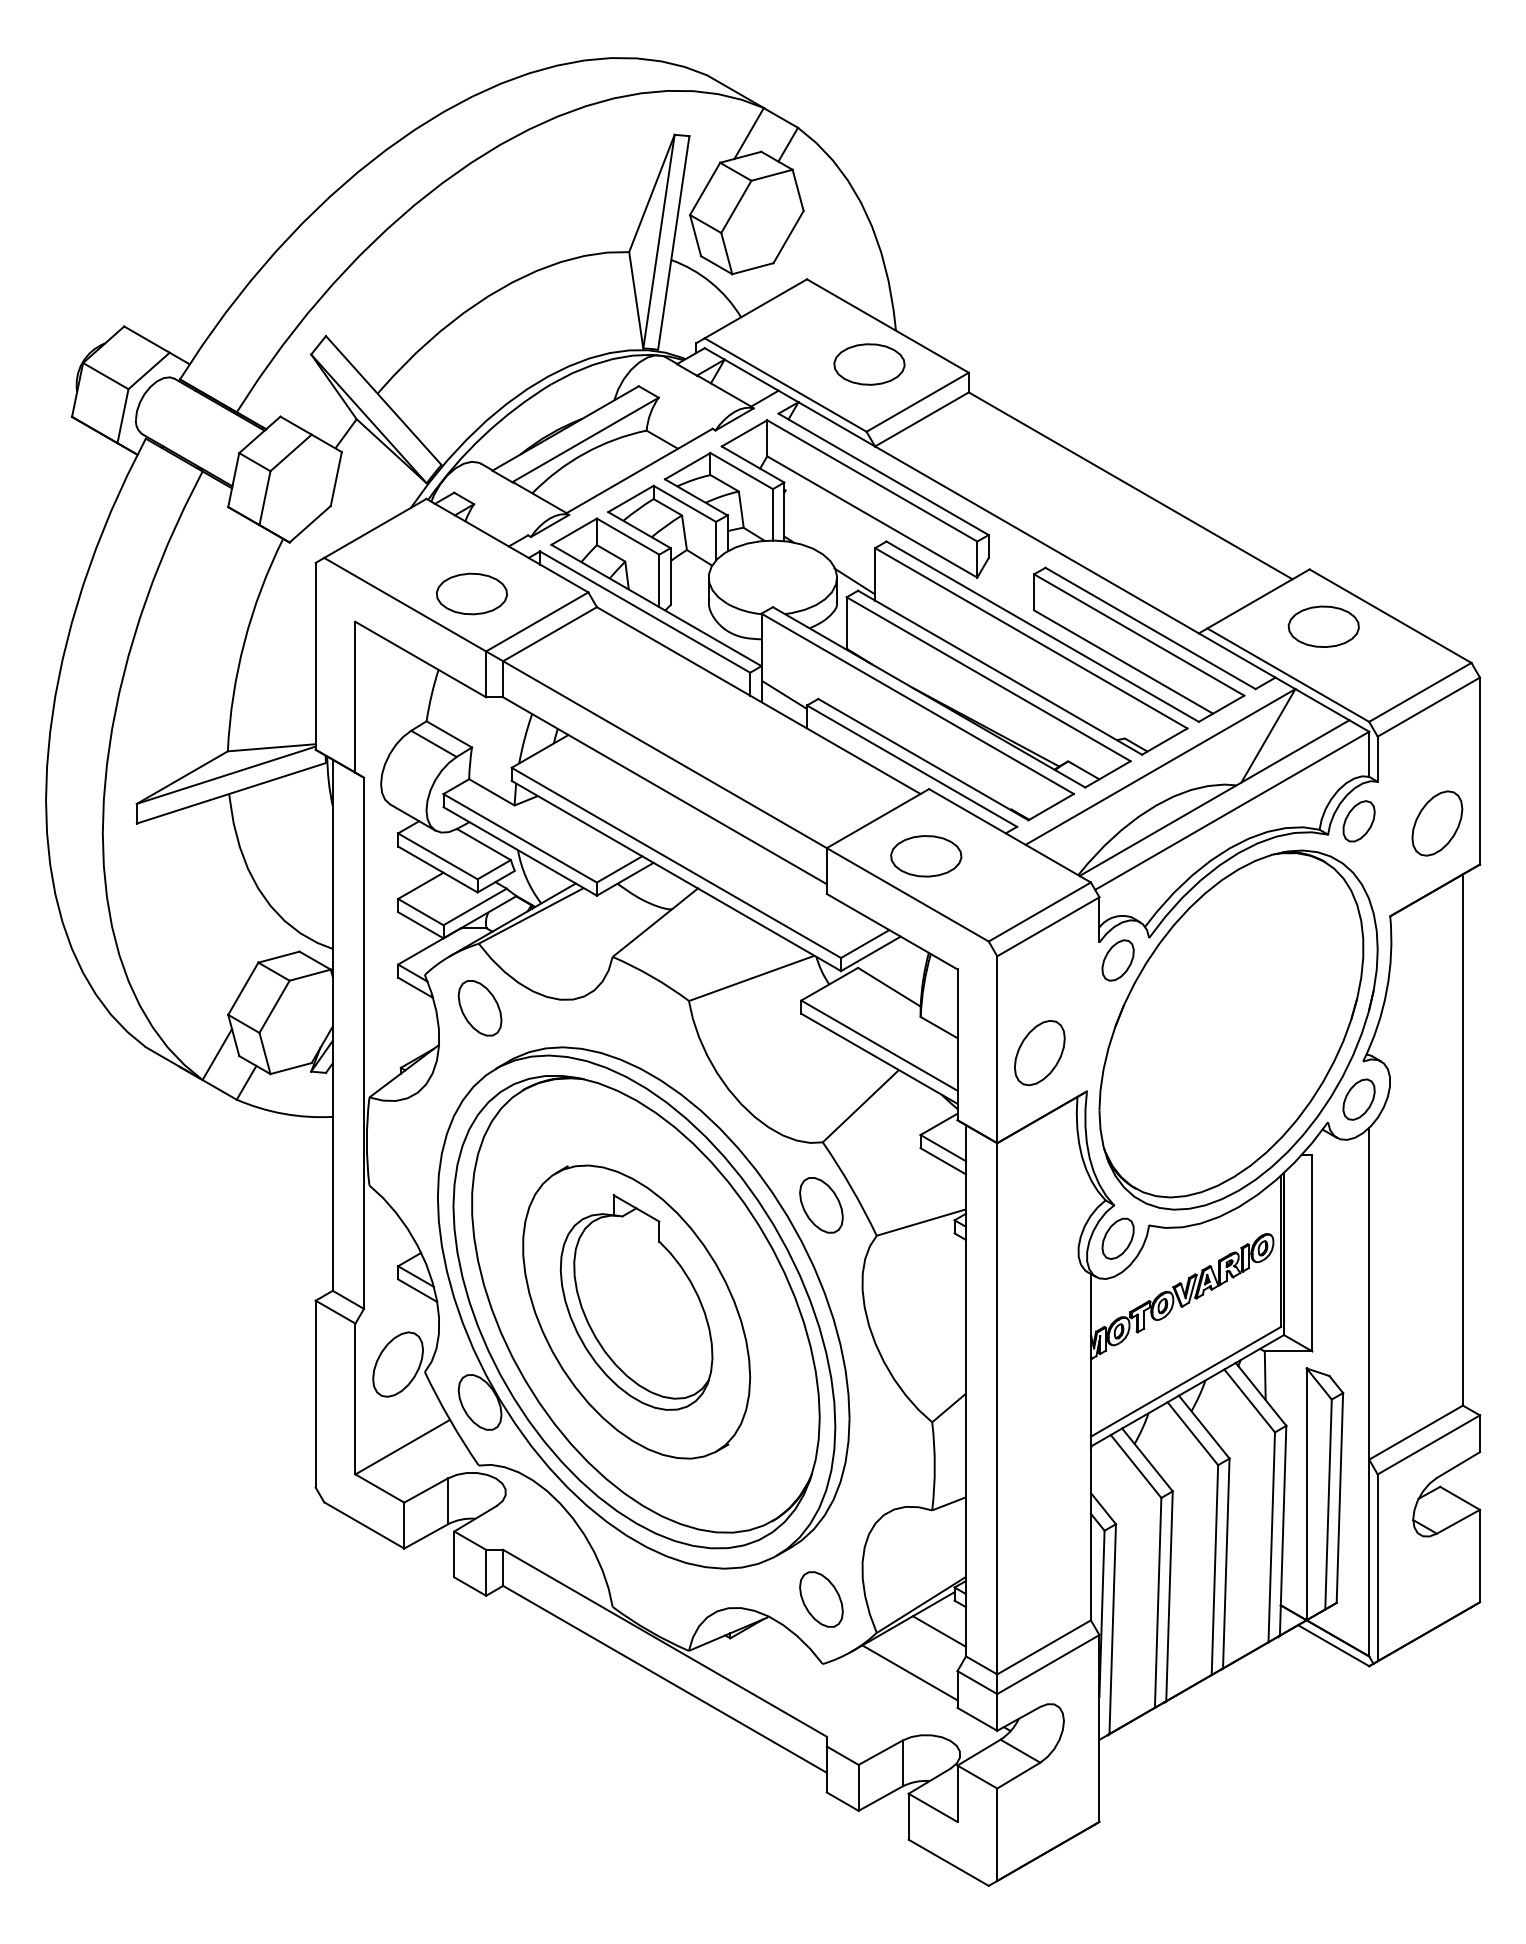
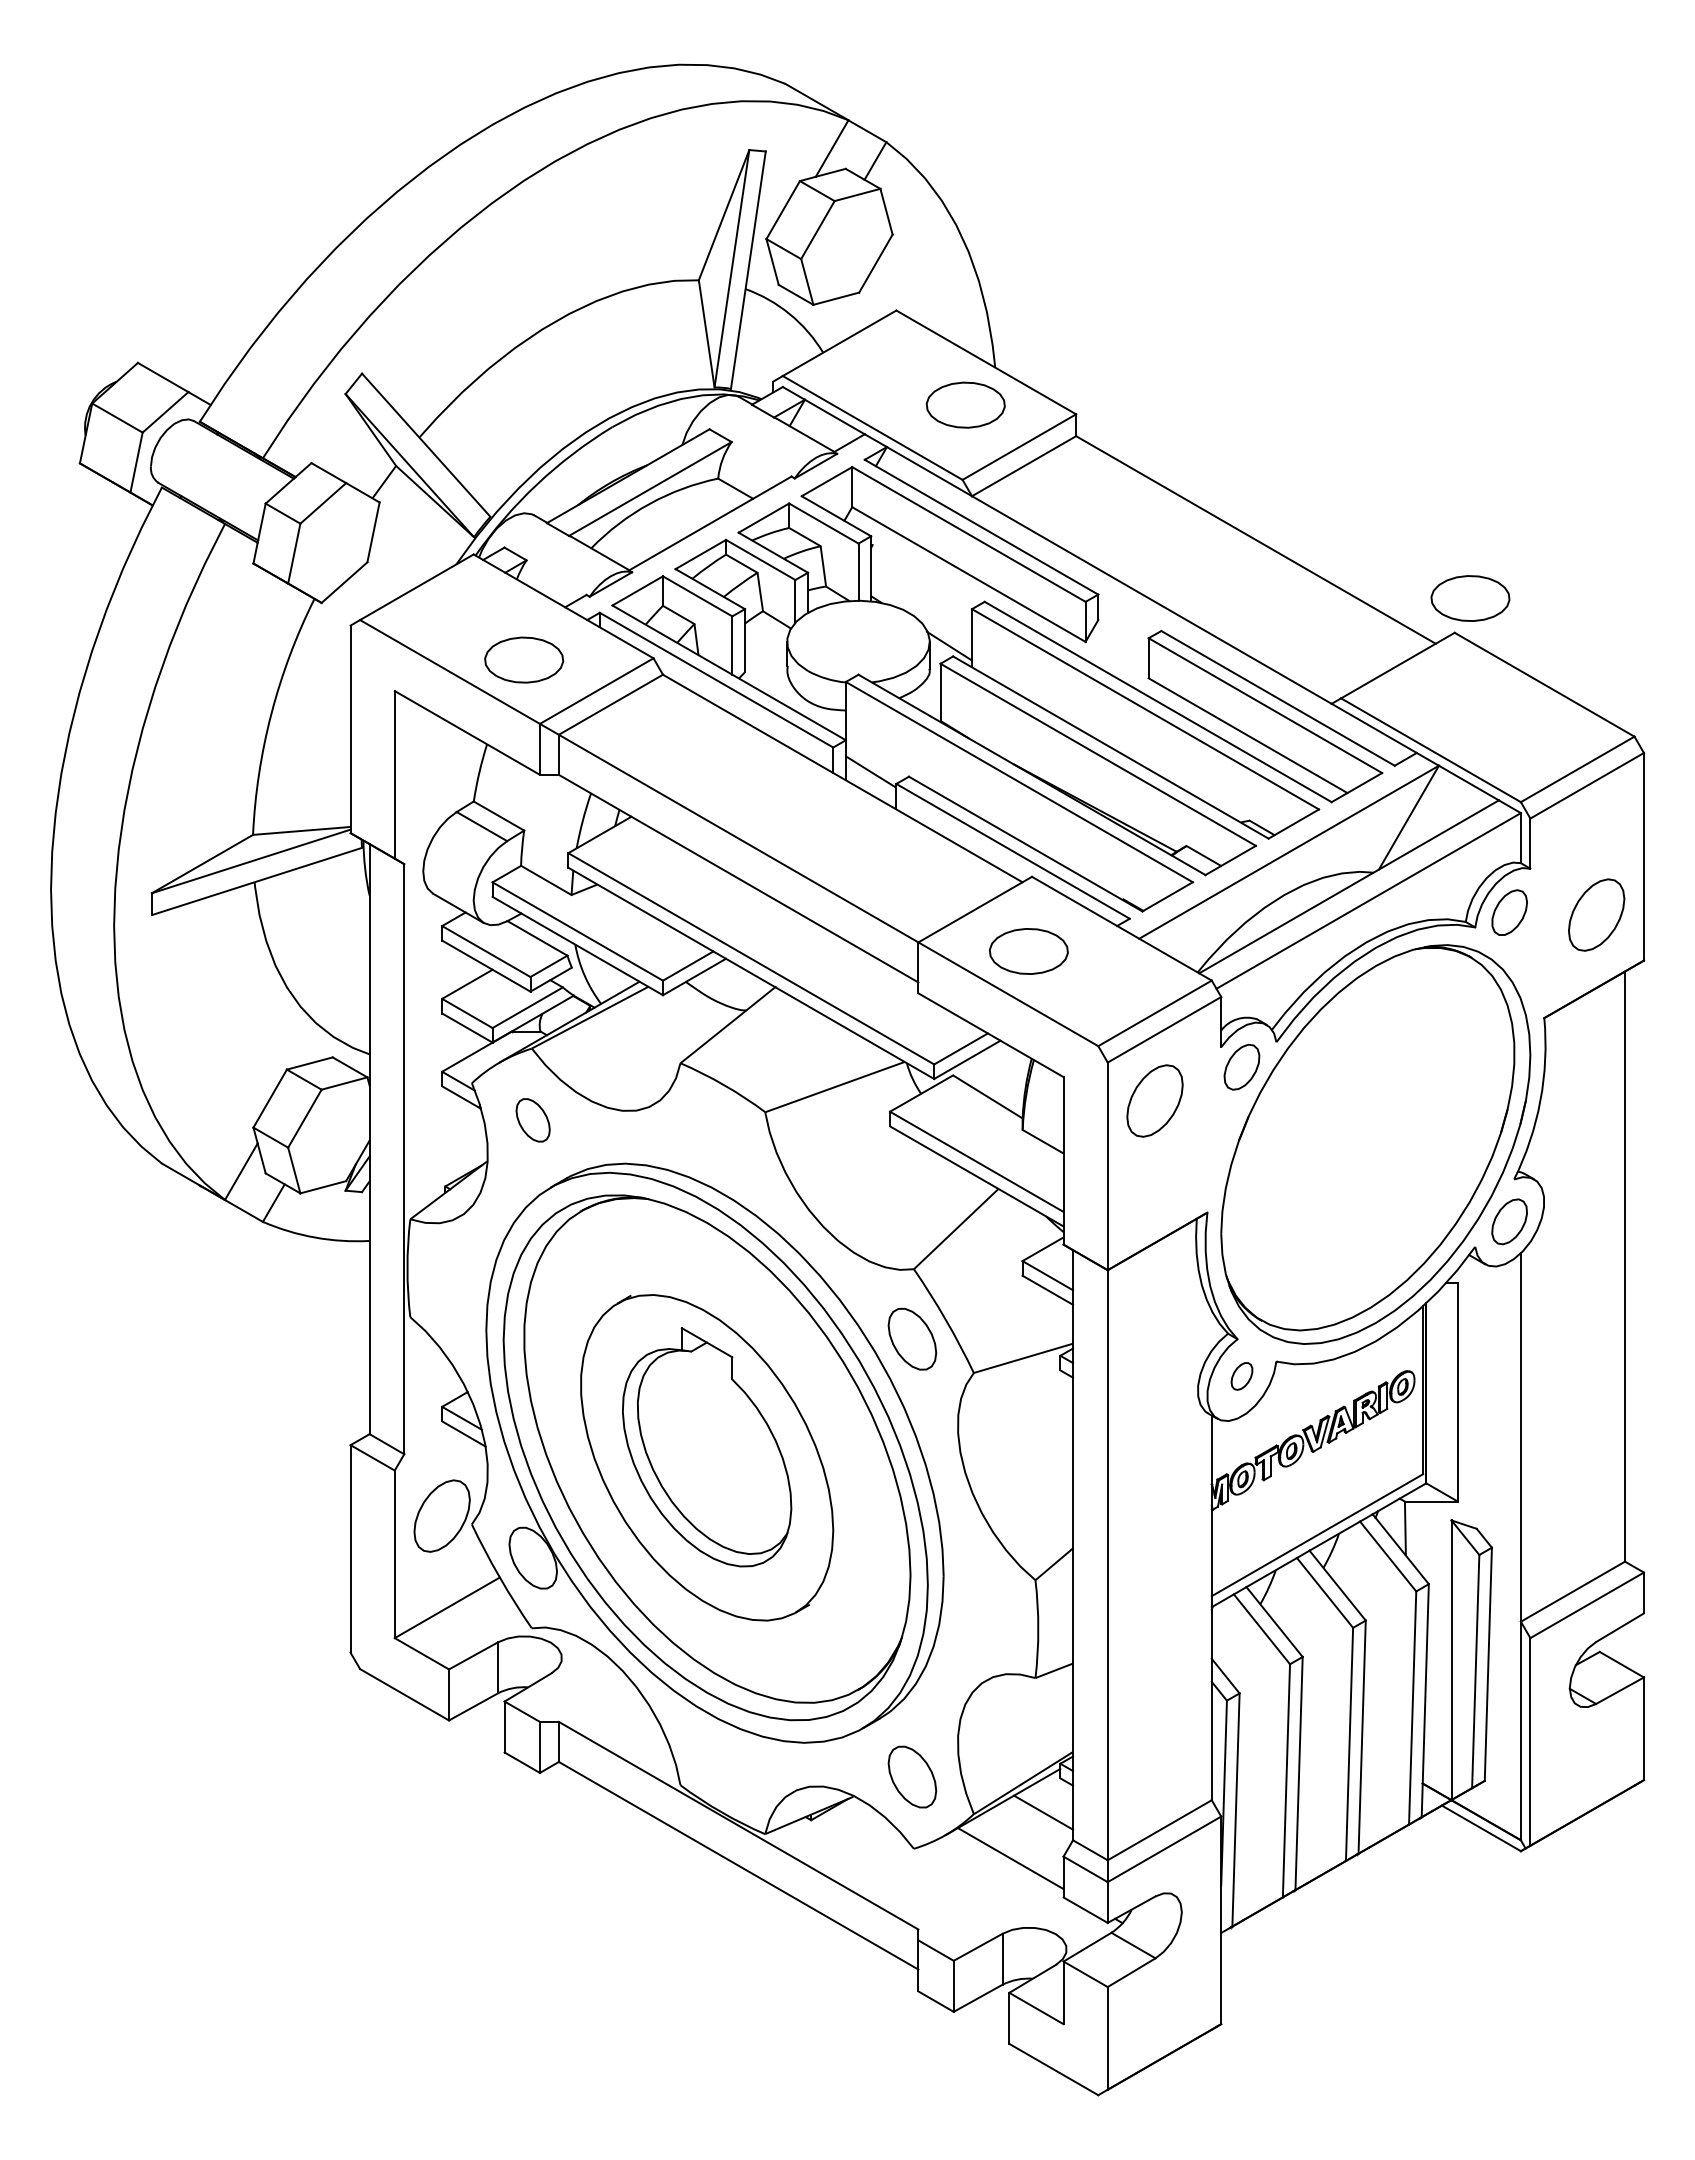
part: (1323, 626) -> (1470, 598), moved
part: (479, 1008) -> (532, 1120), size x0.7
part: (1039, 1052) -> (1154, 1100), moved
part: (1117, 1238) -> (1241, 1376), size x0.6

